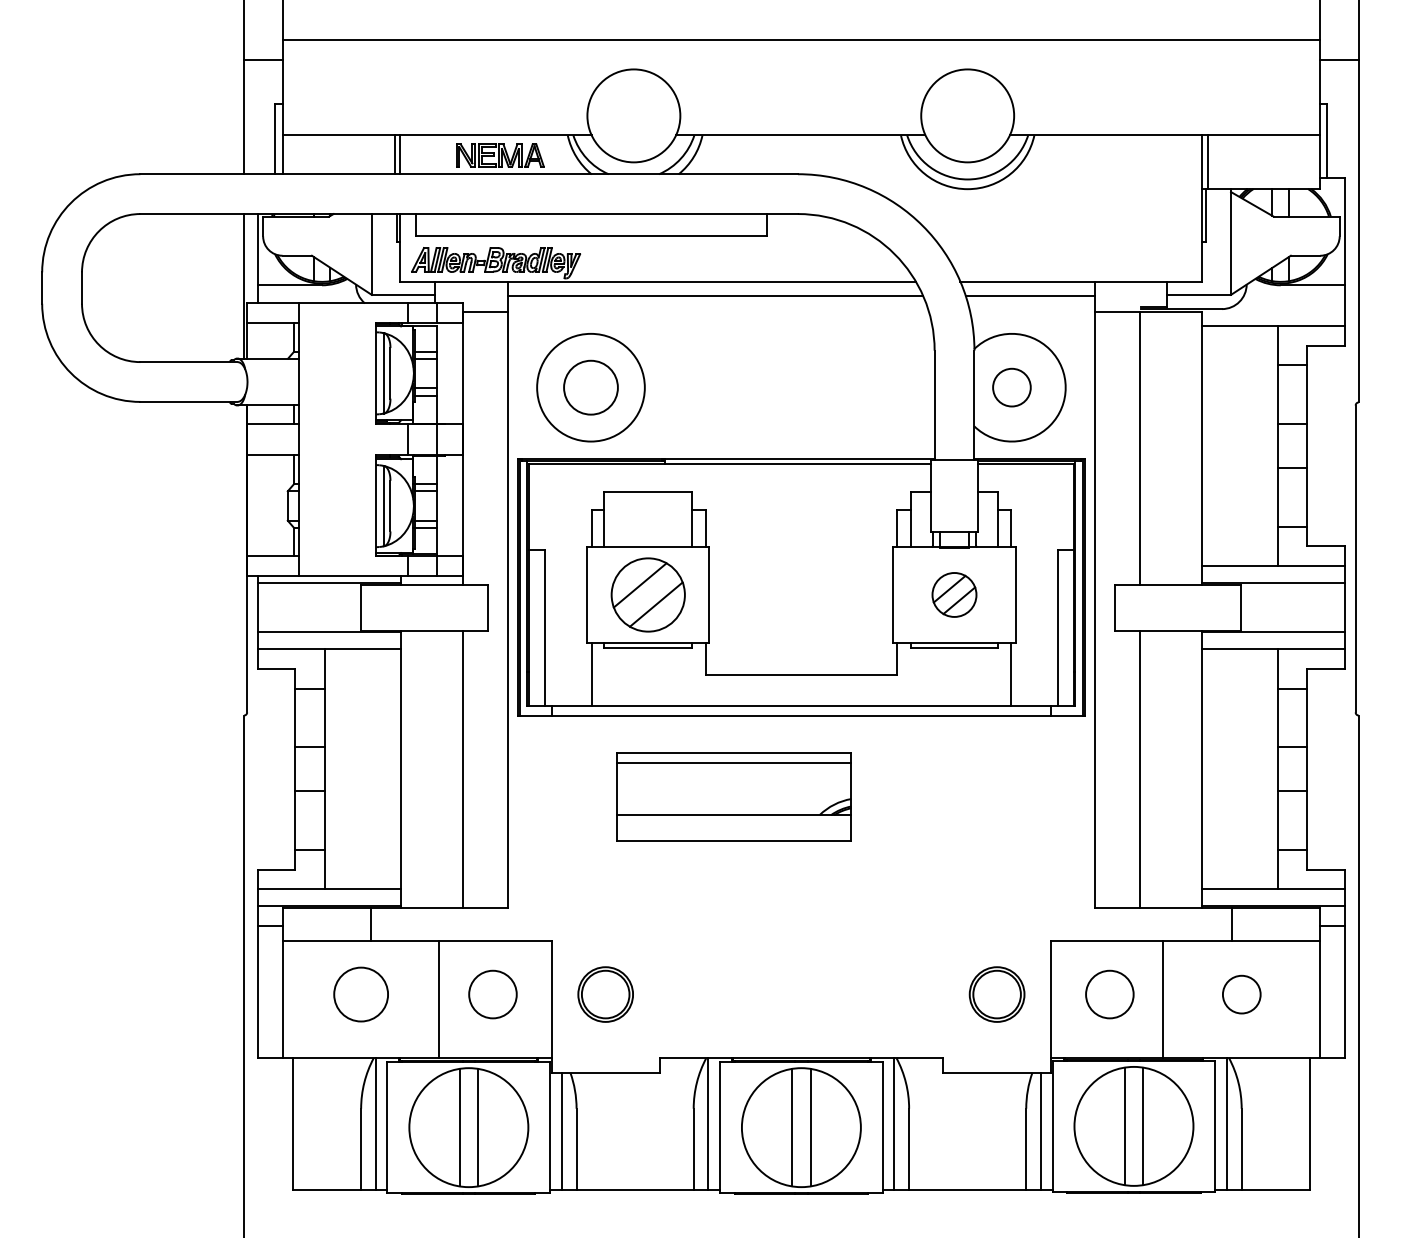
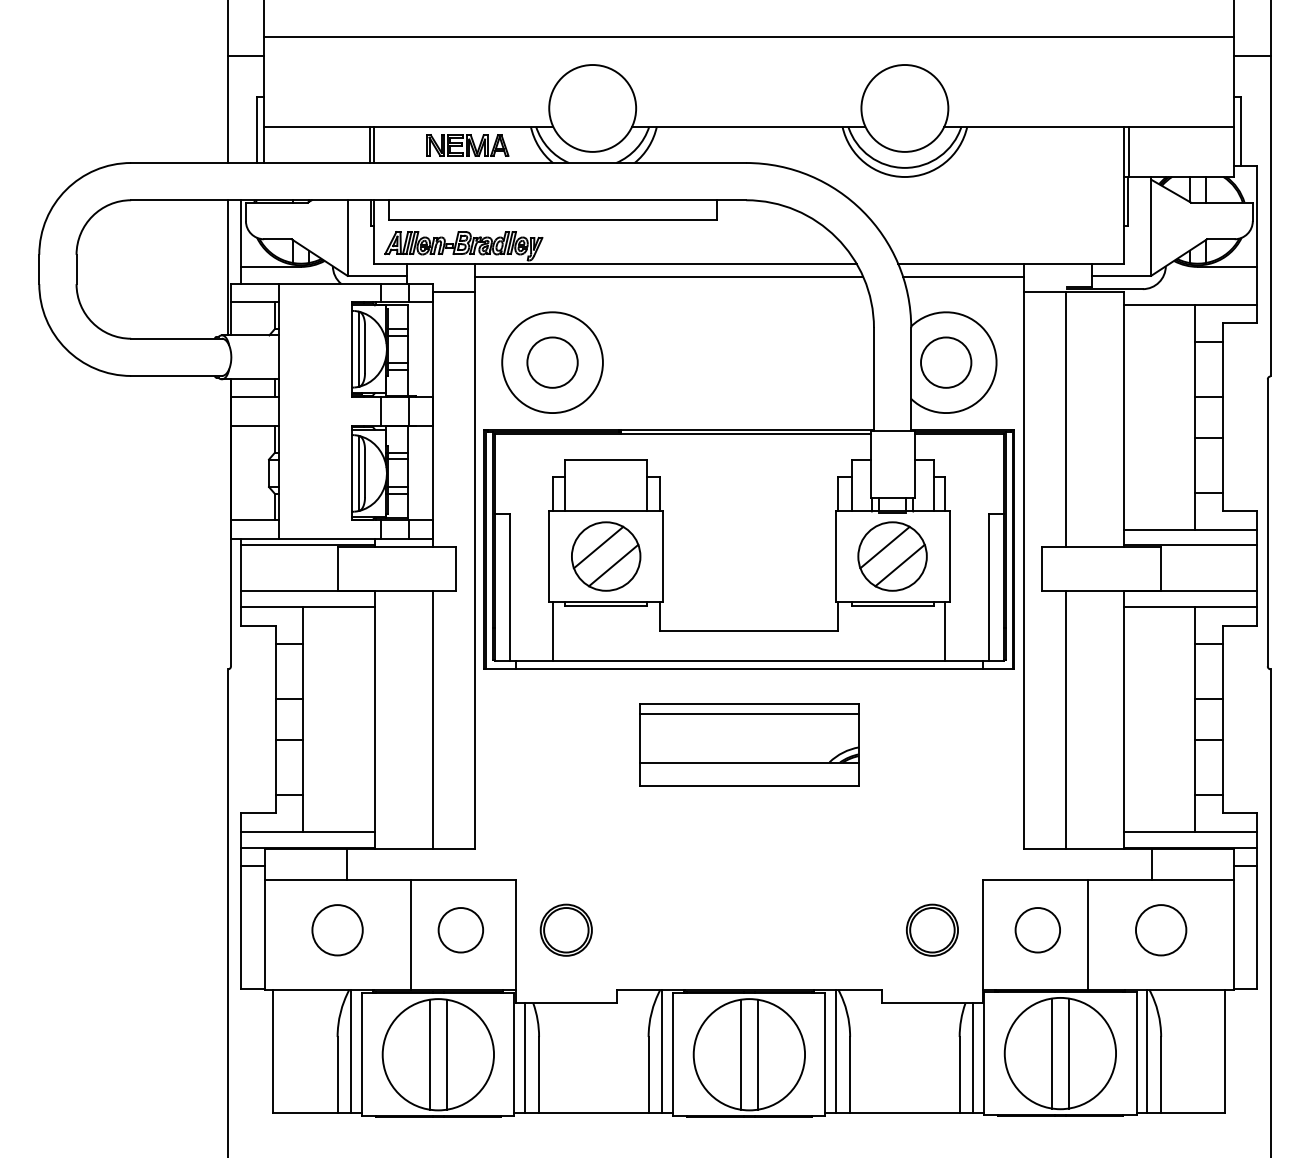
circle: (1012, 387) -> (946, 362), size x1.43
part: (954, 594) -> (892, 556), size x1.67
part: (734, 795) -> (749, 744), moved
circle: (1242, 994) -> (1161, 930), size x1.43

